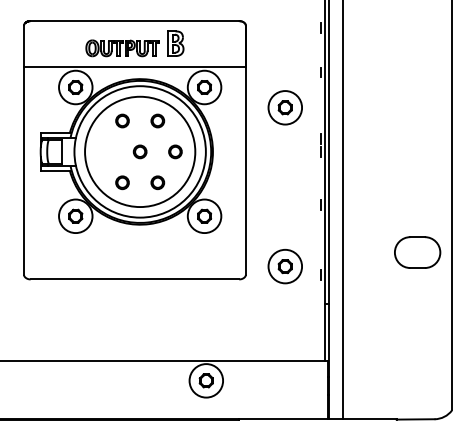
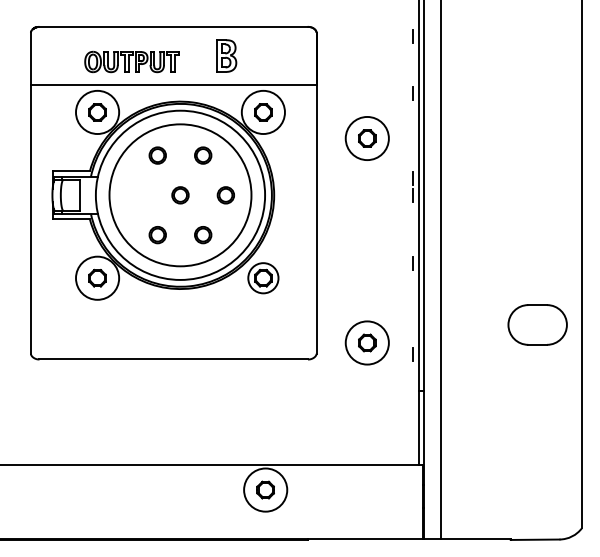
part: (122, 47) -> (131, 61), moved
circle: (203, 215) -> (262, 277), size x0.7

